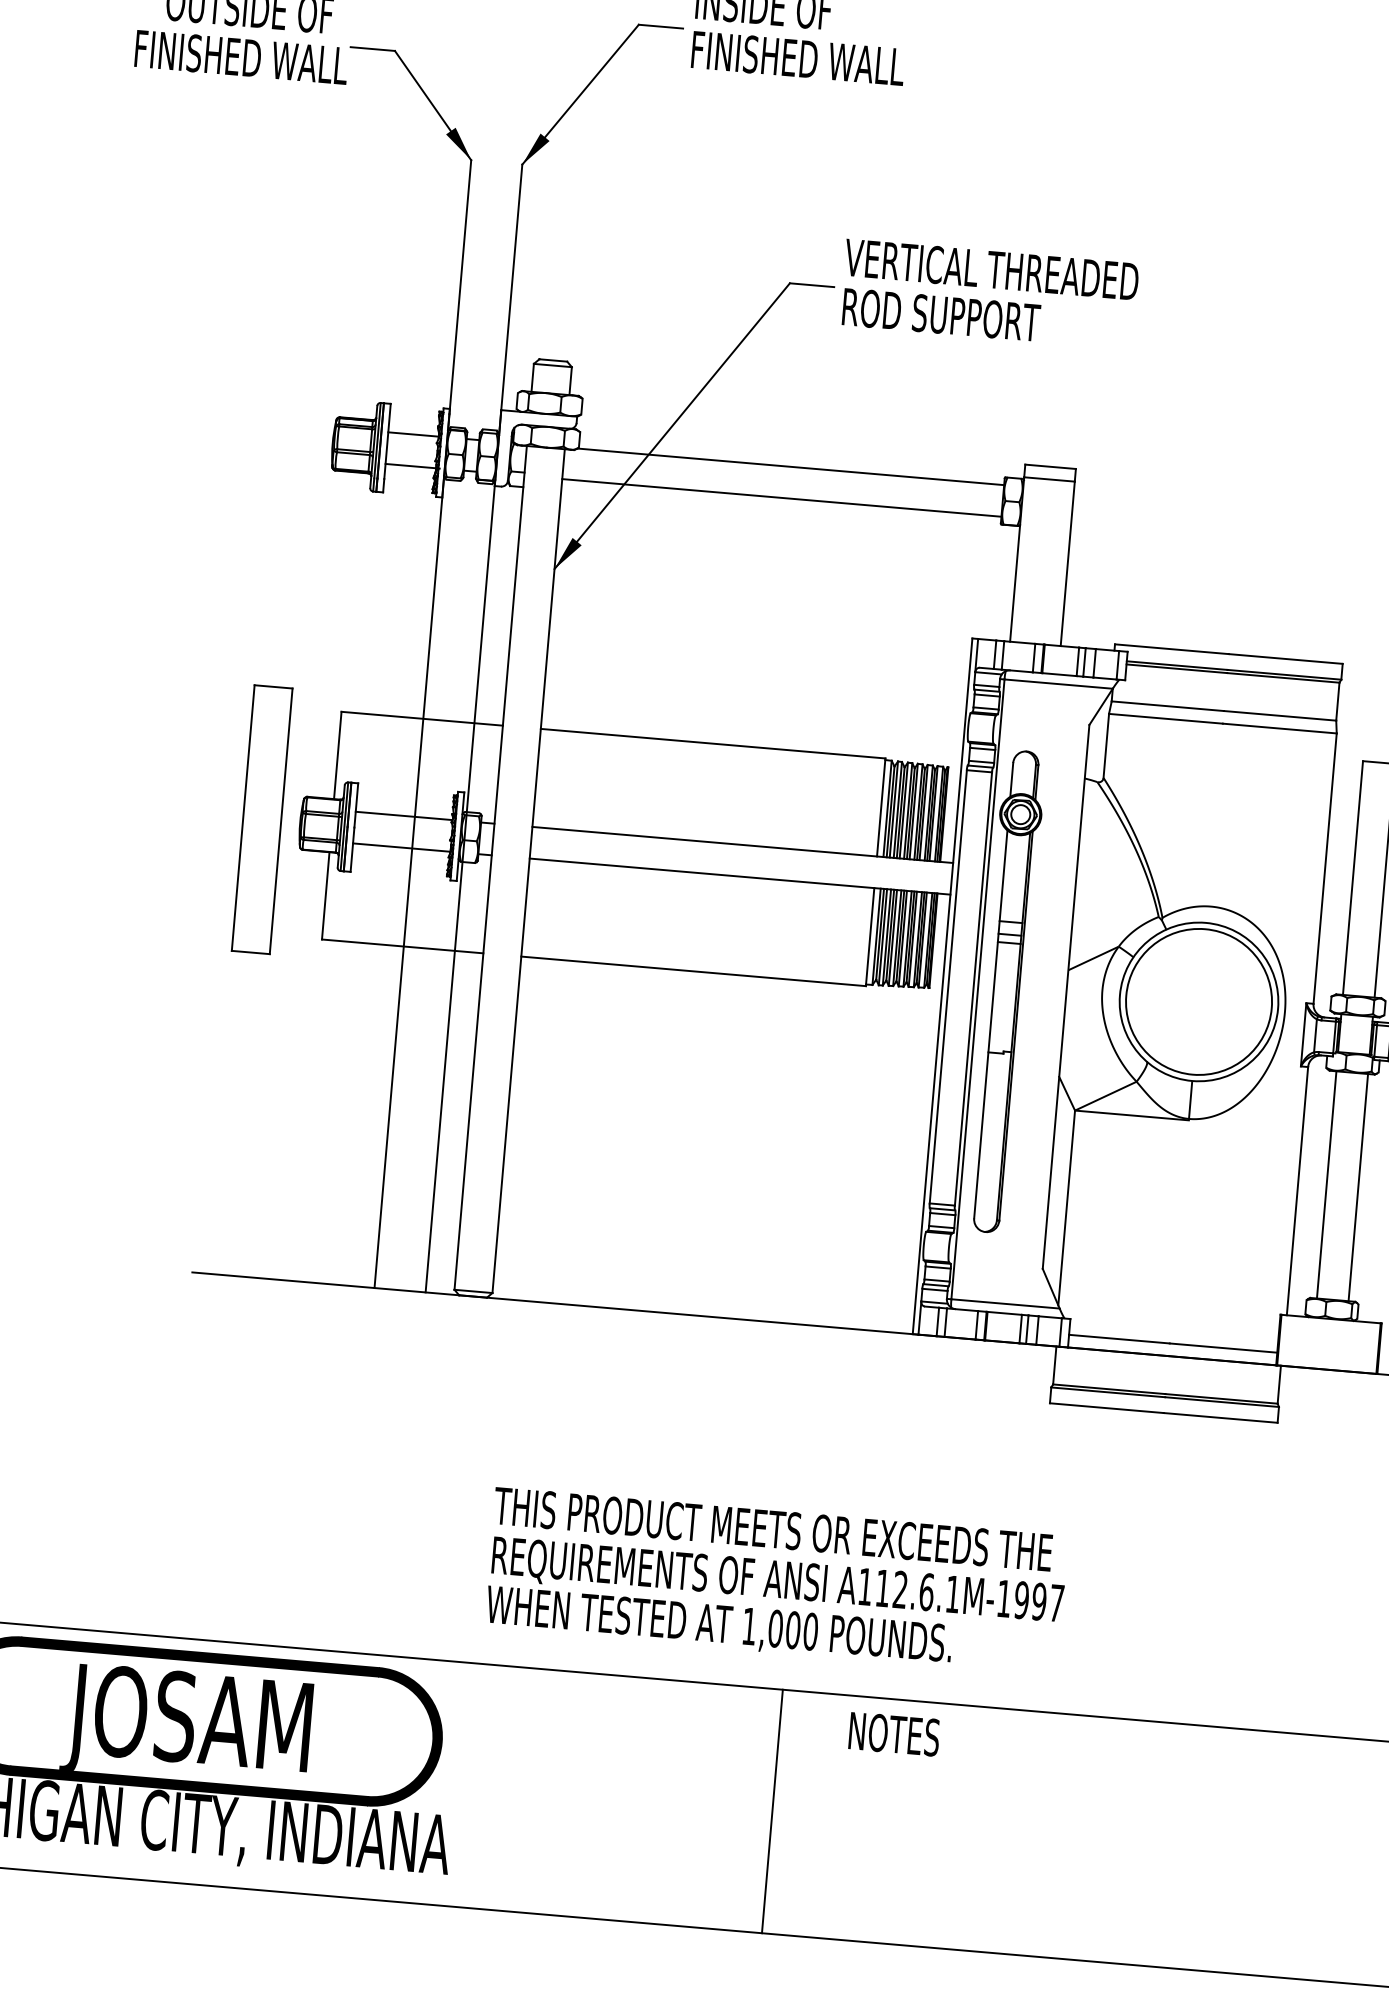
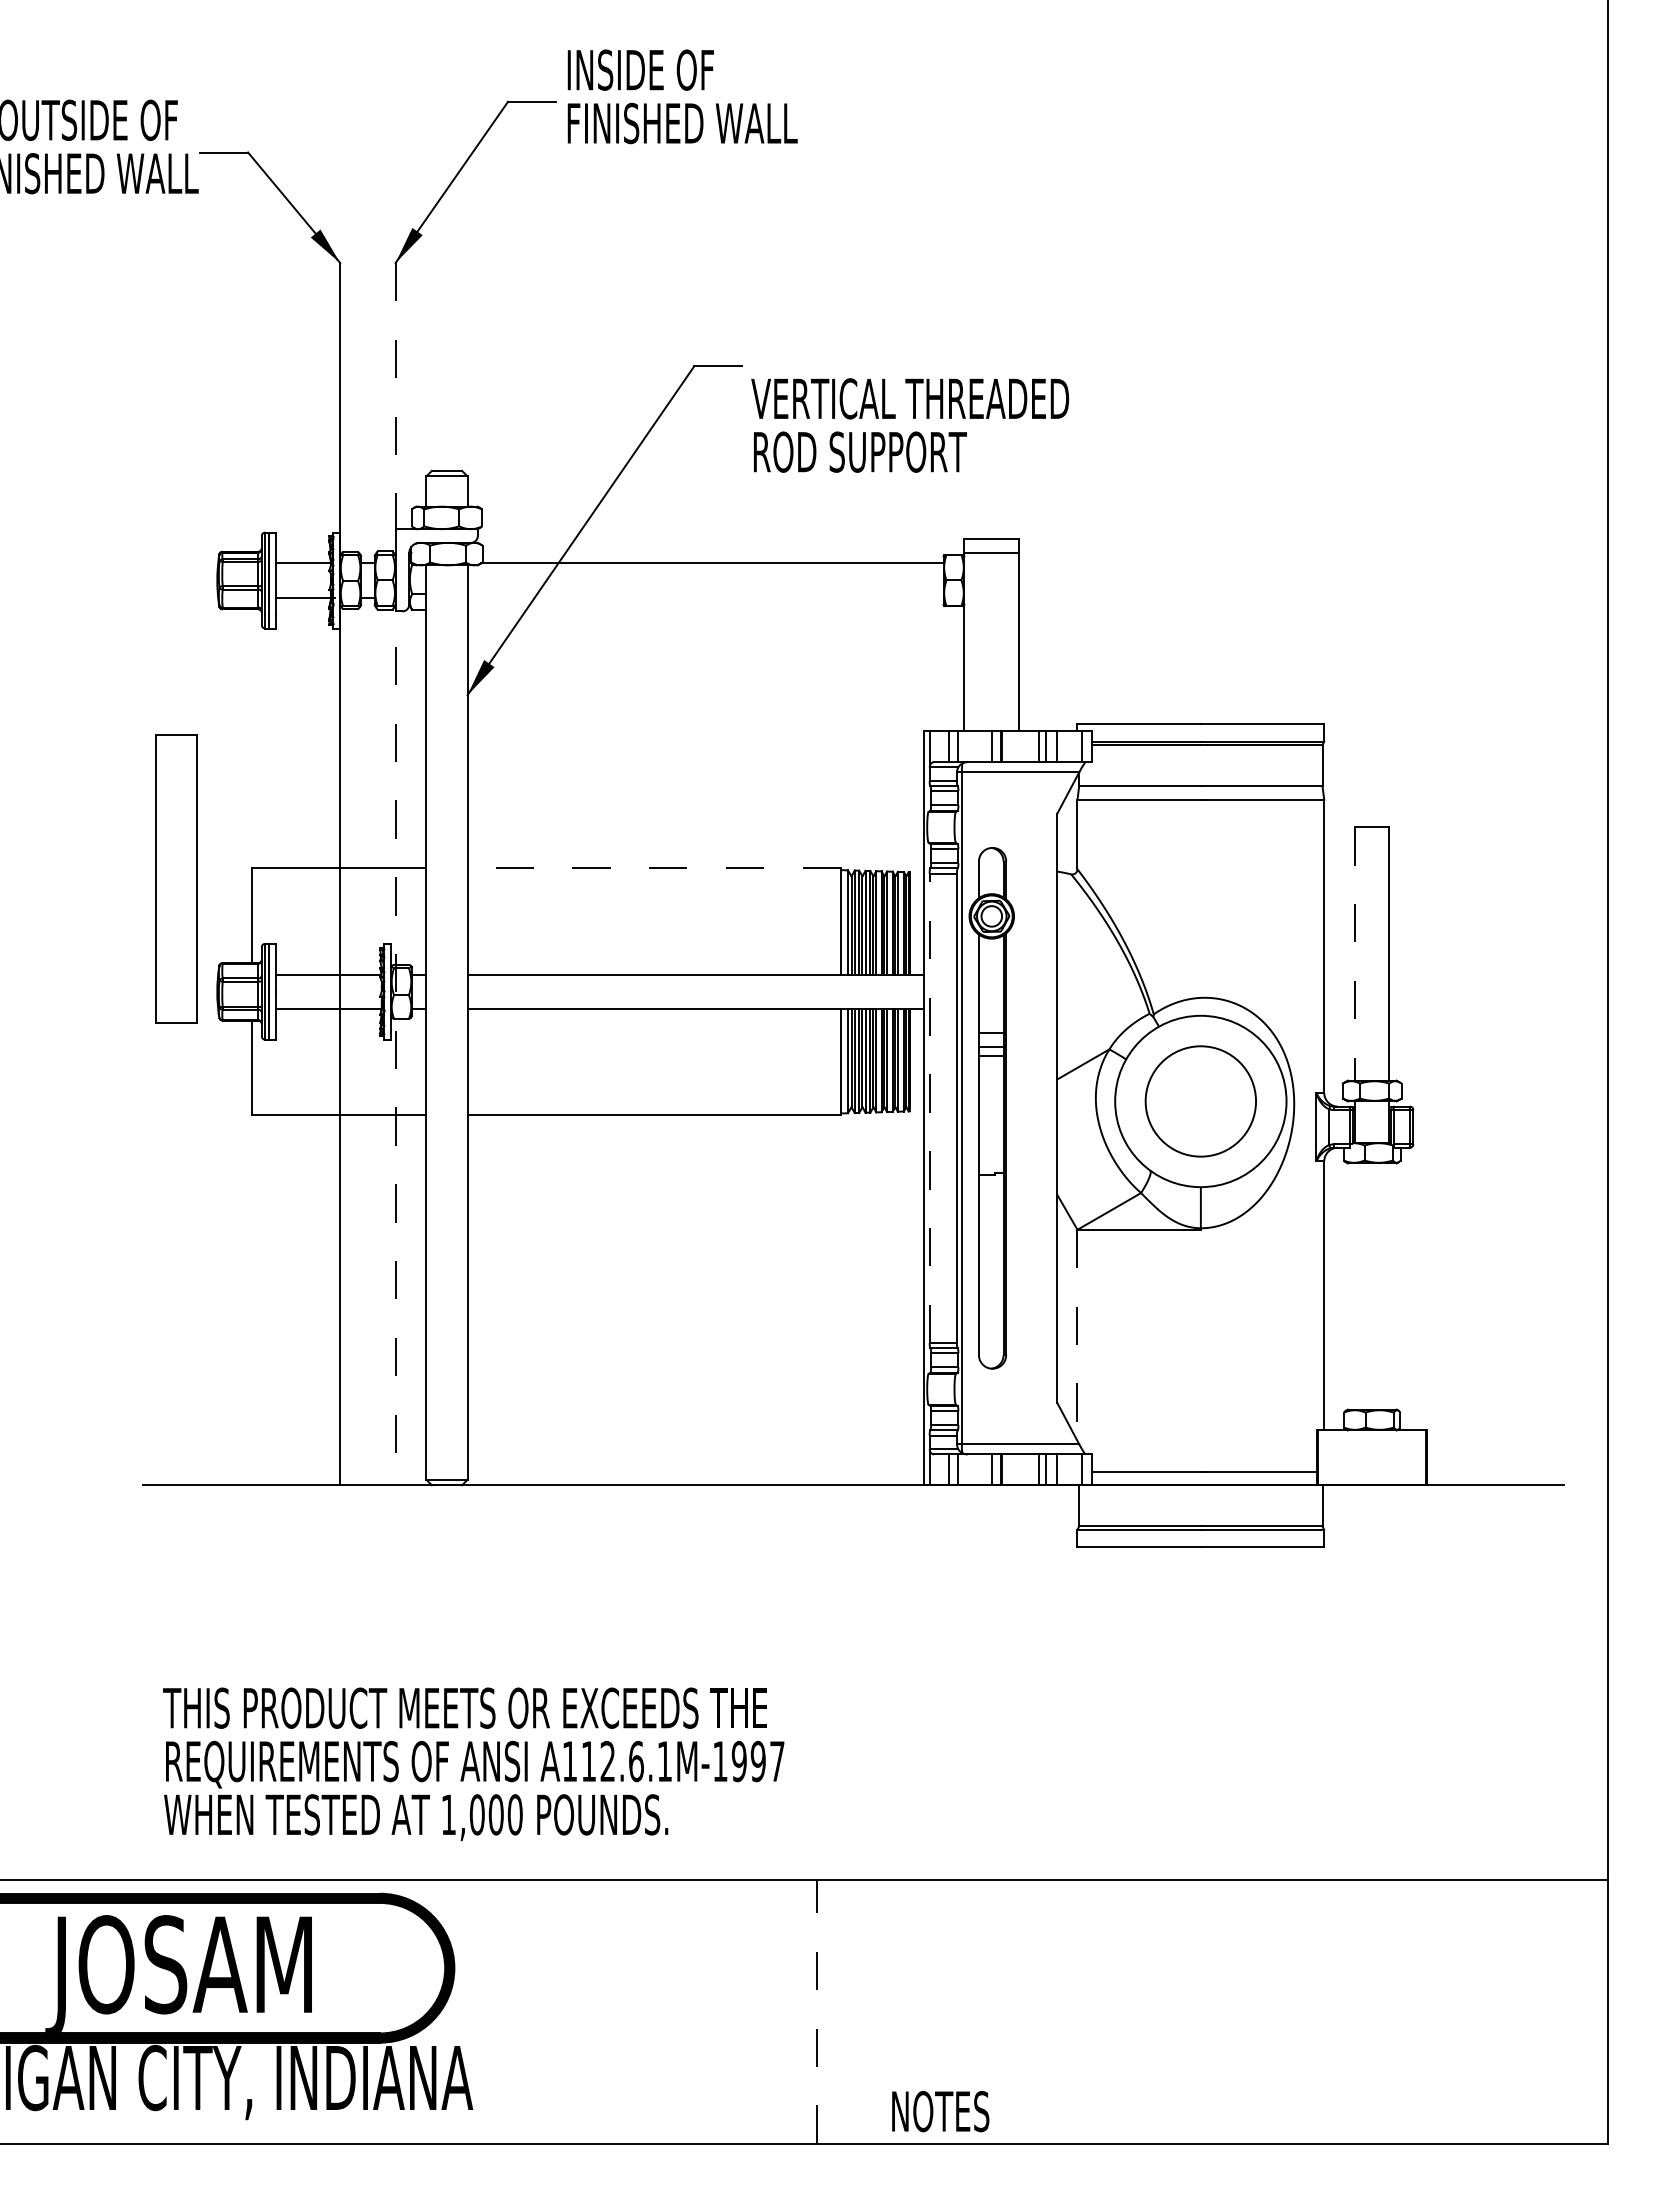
text: (989, 294) -> (910, 425), moved
line: (781, 497) -> (705, 597), removed
line: (473, 728) -> (395, 874), solid -> dashed
line: (713, 743) -> (654, 868), solid -> dashed
part: (262, 819) -> (176, 878), moved
line: (1353, 877) -> (1355, 953), solid -> dashed
line: (948, 986) -> (929, 1108), solid -> dashed
circle: (1198, 1001) -> (1200, 1101), size x0.7
line: (1327, 1184) -> (1355, 1286), removed
line: (1358, 1187) -> (1389, 1286), removed
line: (1066, 1208) -> (1077, 1335), solid -> dashed
text: (776, 1581) -> (473, 1764), moved
text: (894, 1734) -> (940, 2111), moved
line: (772, 1811) -> (816, 2011), solid -> dashed

